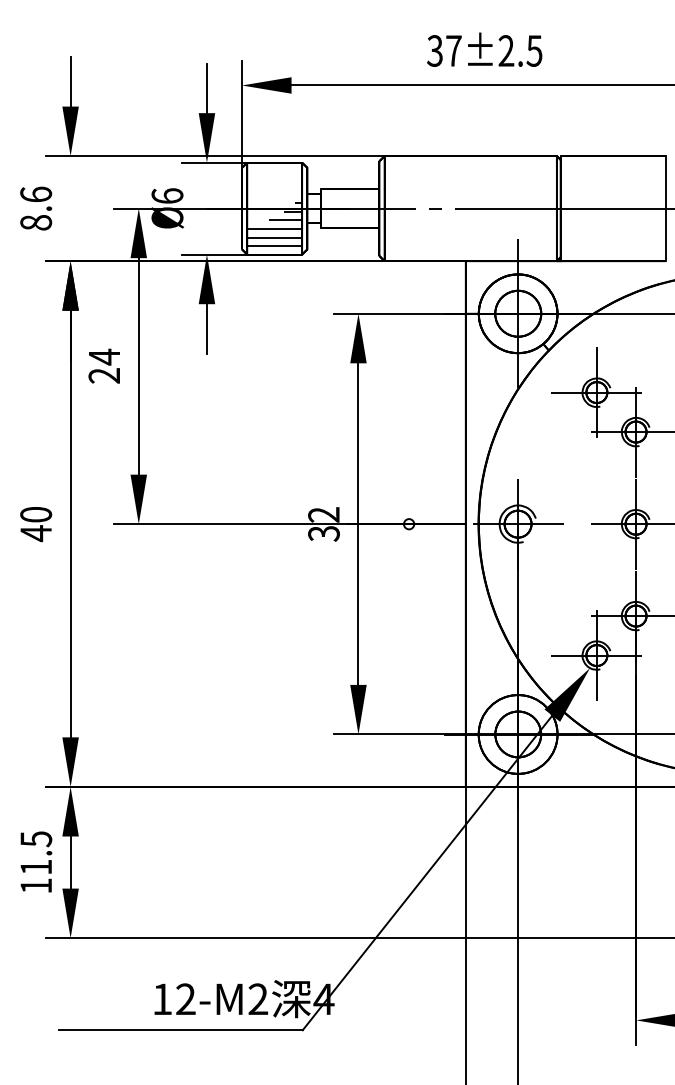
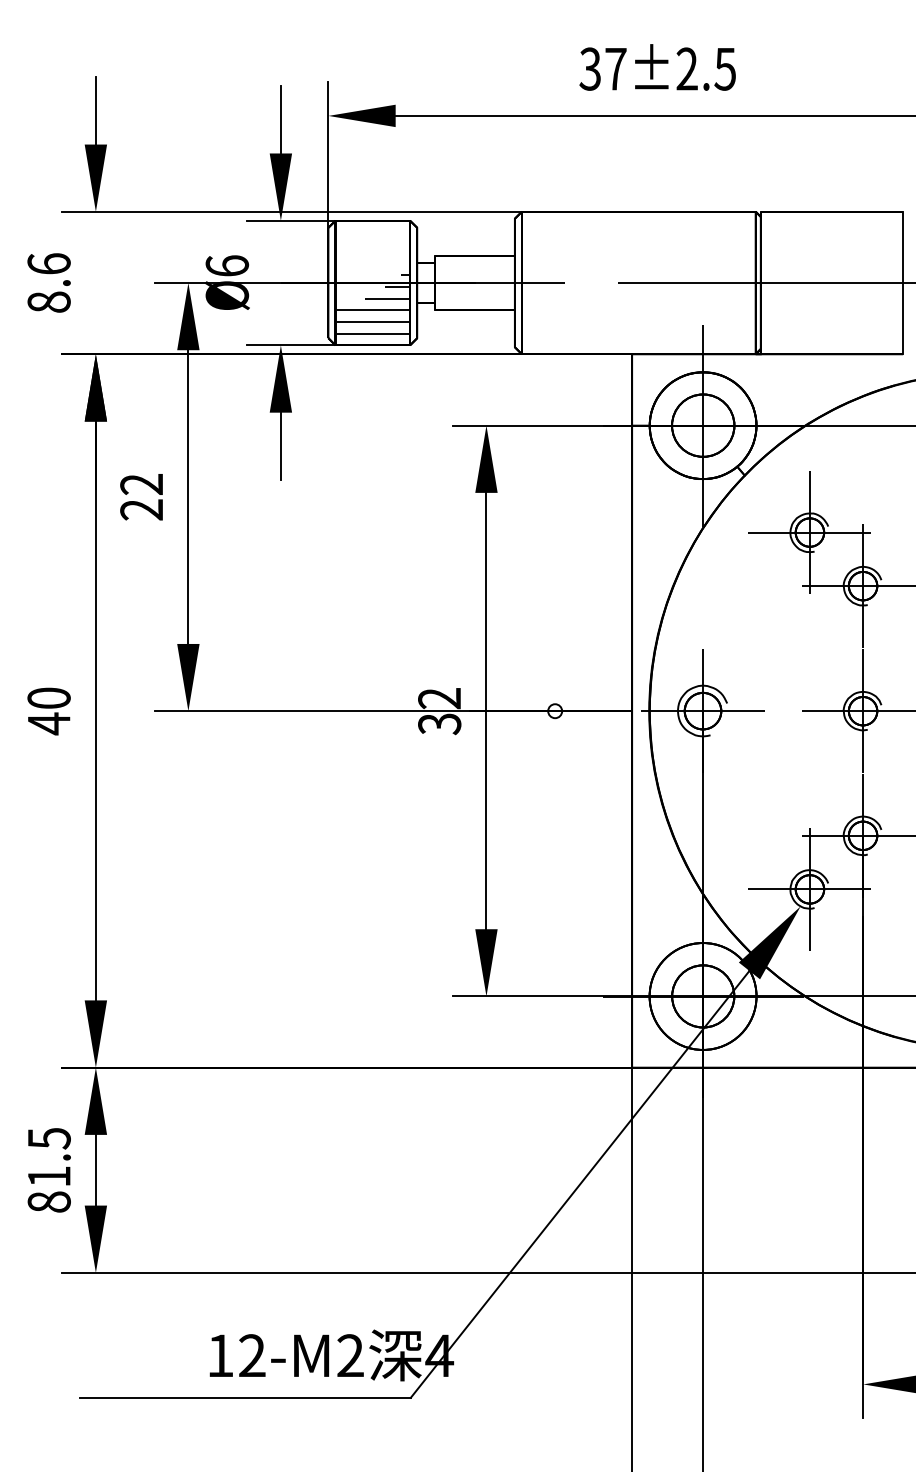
line: (435, 208) -> (590, 282), removed
text: (103, 356) -> (140, 483), 24 -> 22
text: (36, 885) -> (49, 1201), 11.5 -> 81.5

